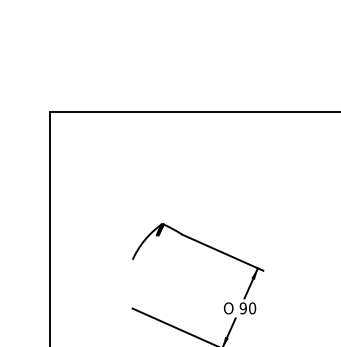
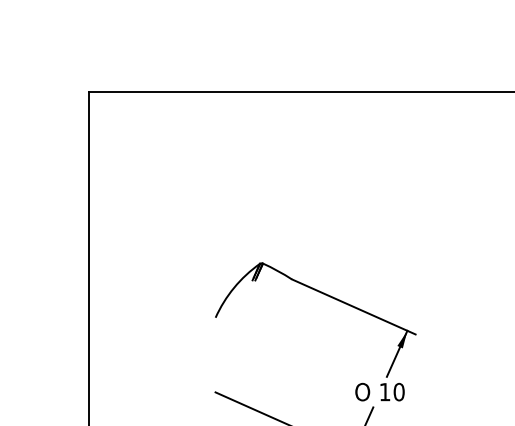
text: (242, 308) -> (383, 392), 90 -> 10

